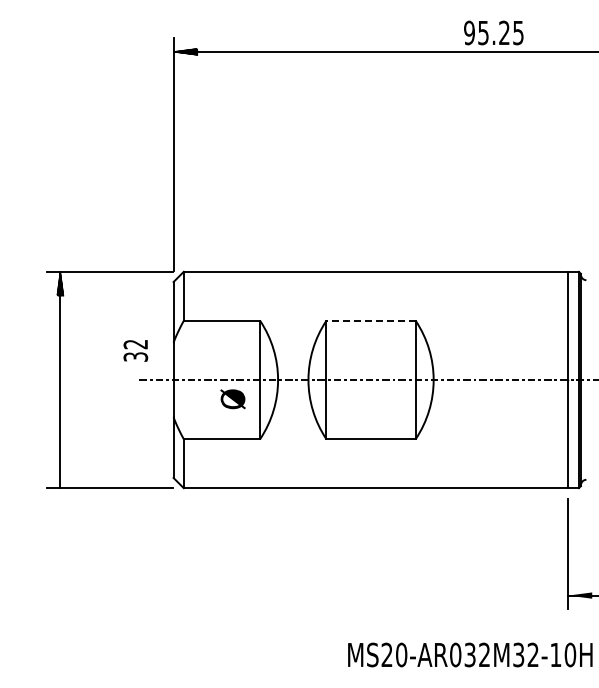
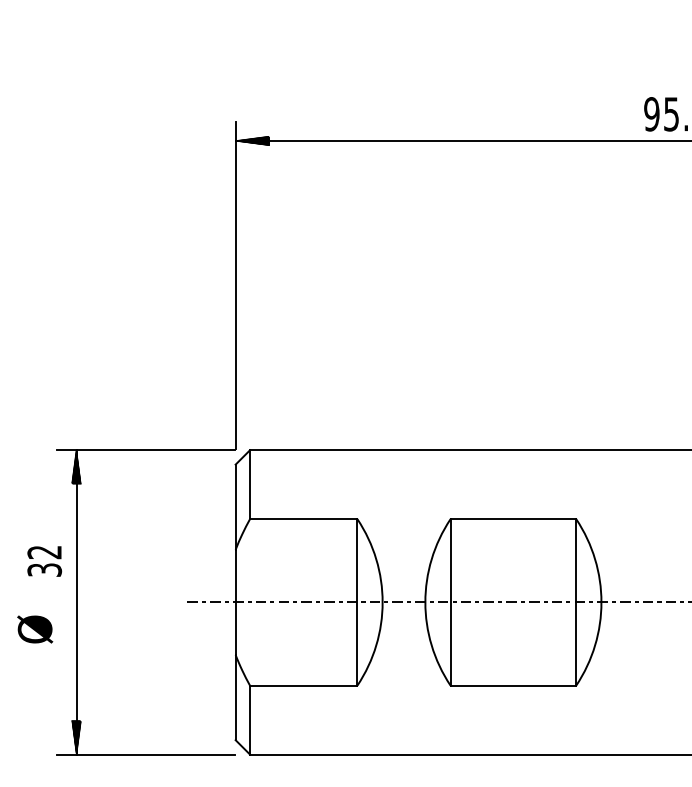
line: (371, 320) -> (514, 518), dashed -> solid
text: (135, 350) -> (44, 560), moved
text: (232, 399) -> (34, 629), moved
hatch: (60, 476) -> (76, 738), added

